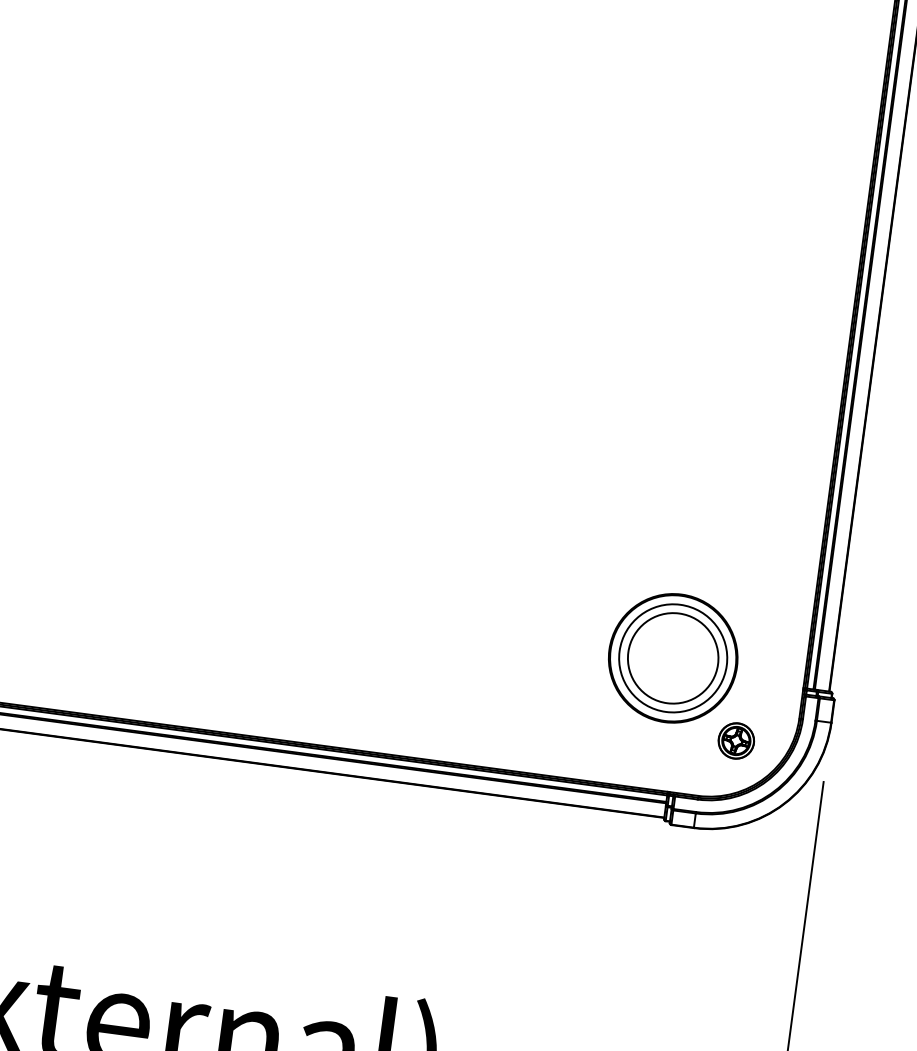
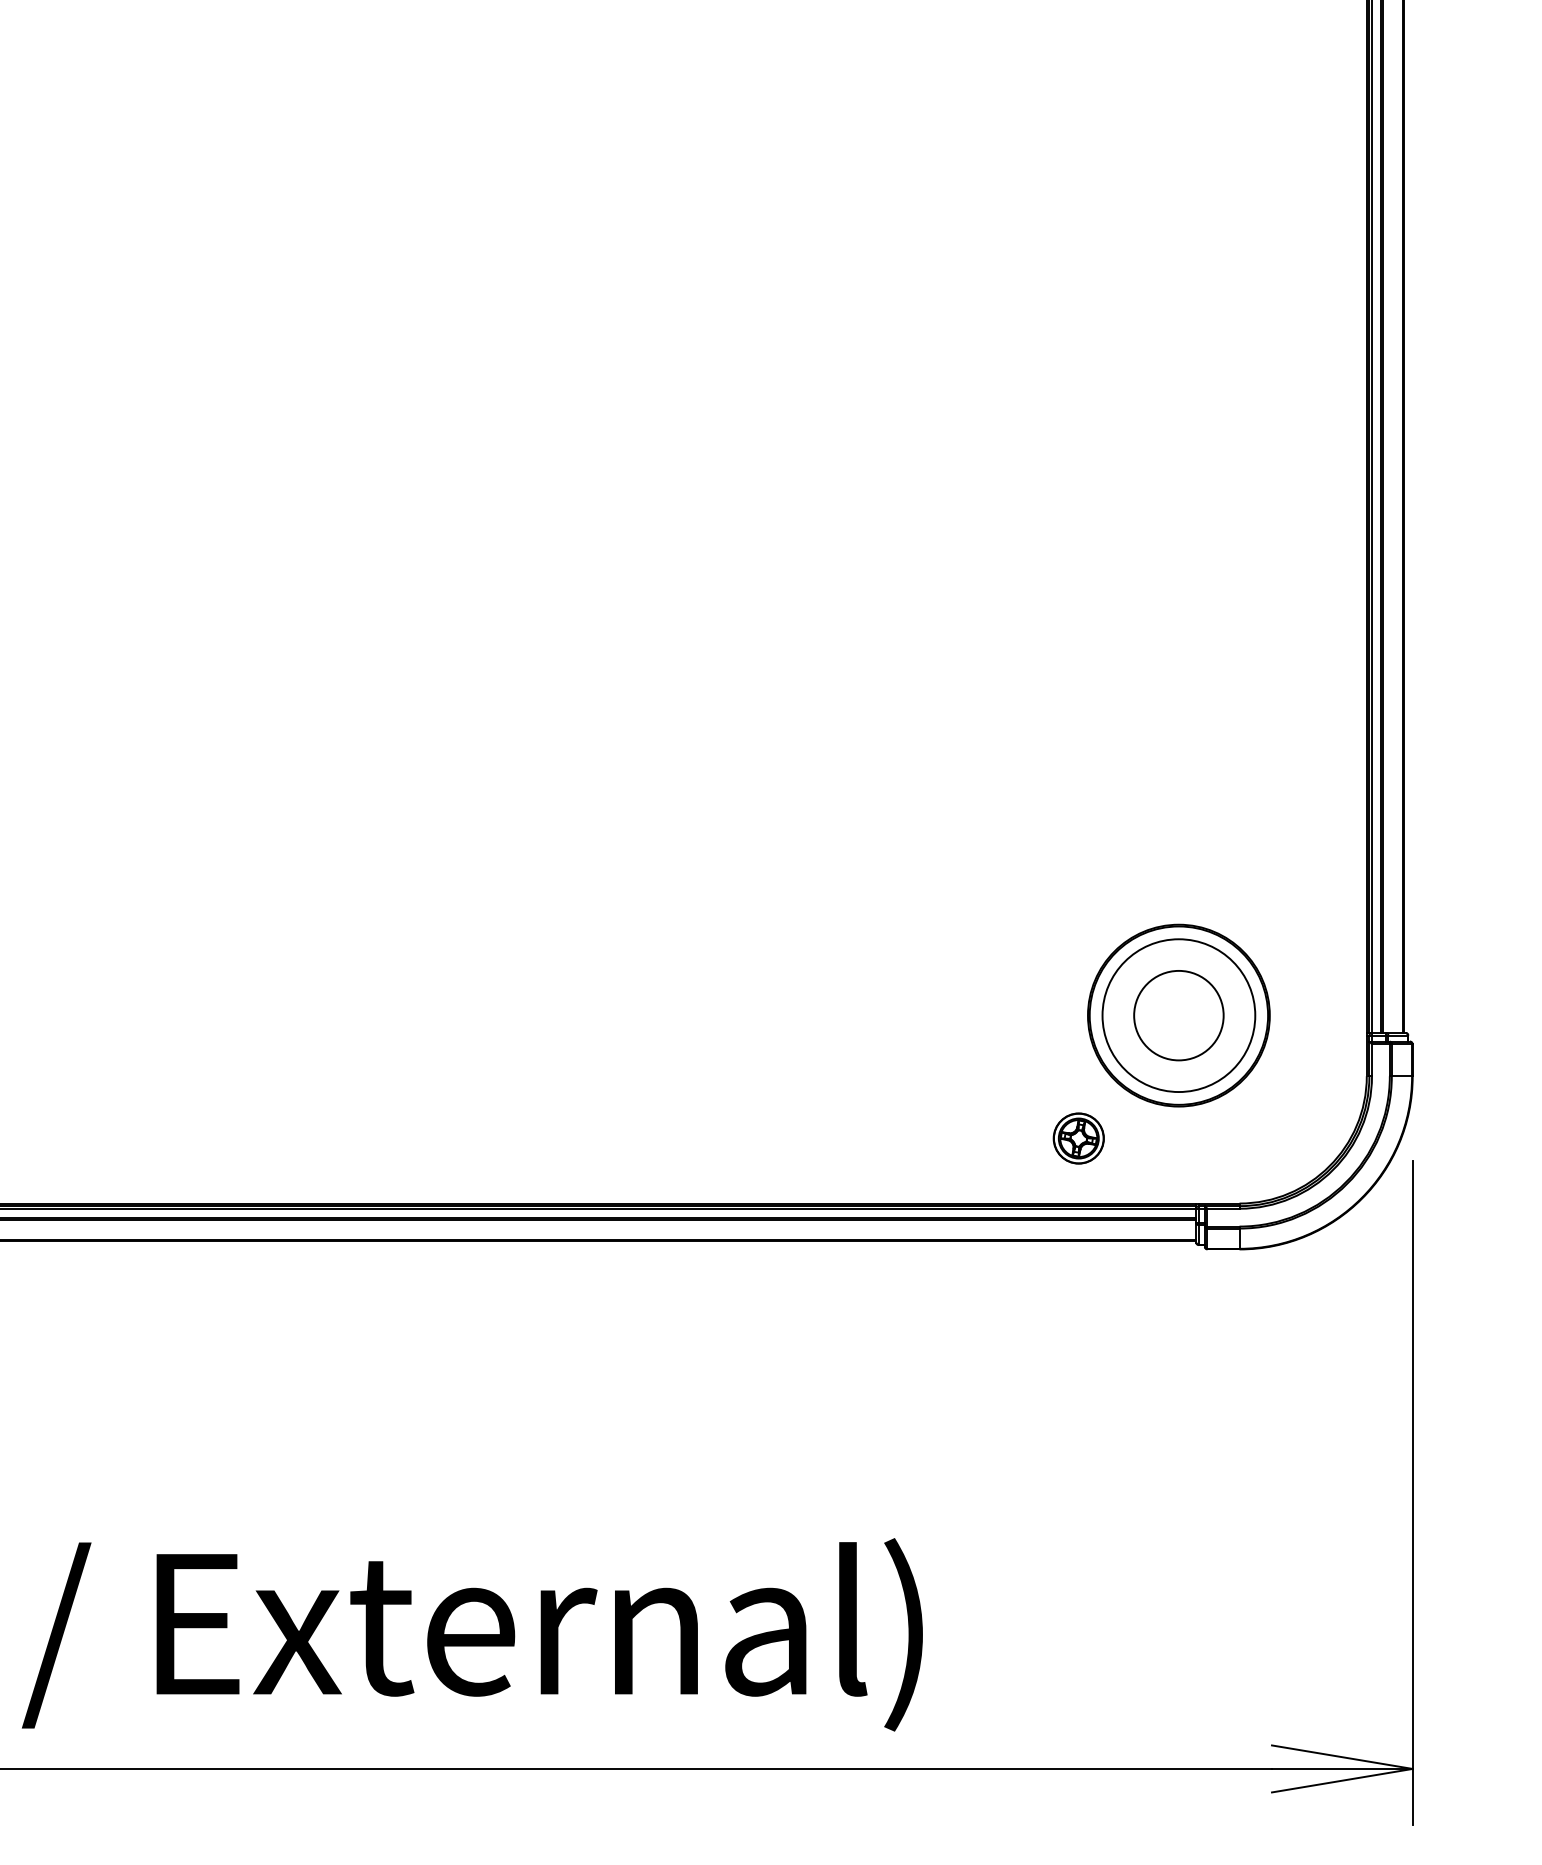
circle: (672, 658) -> (1178, 1015), size x0.7
part: (736, 740) -> (1078, 1138), moved

